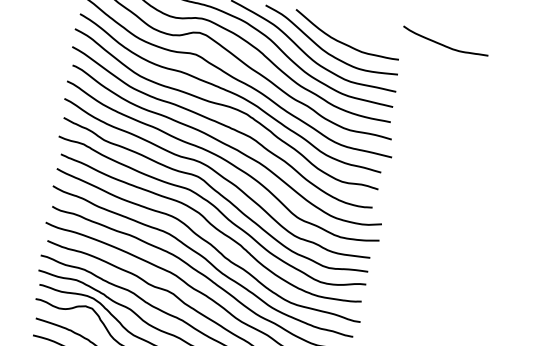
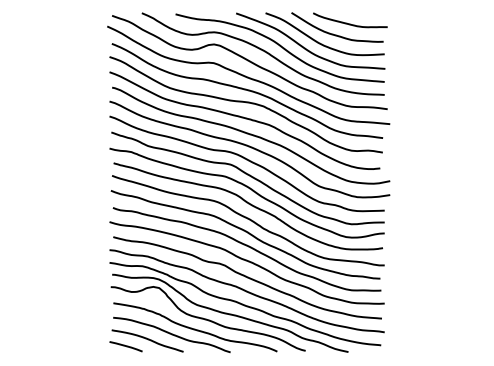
curve: (445, 44) -> (350, 23), moved

